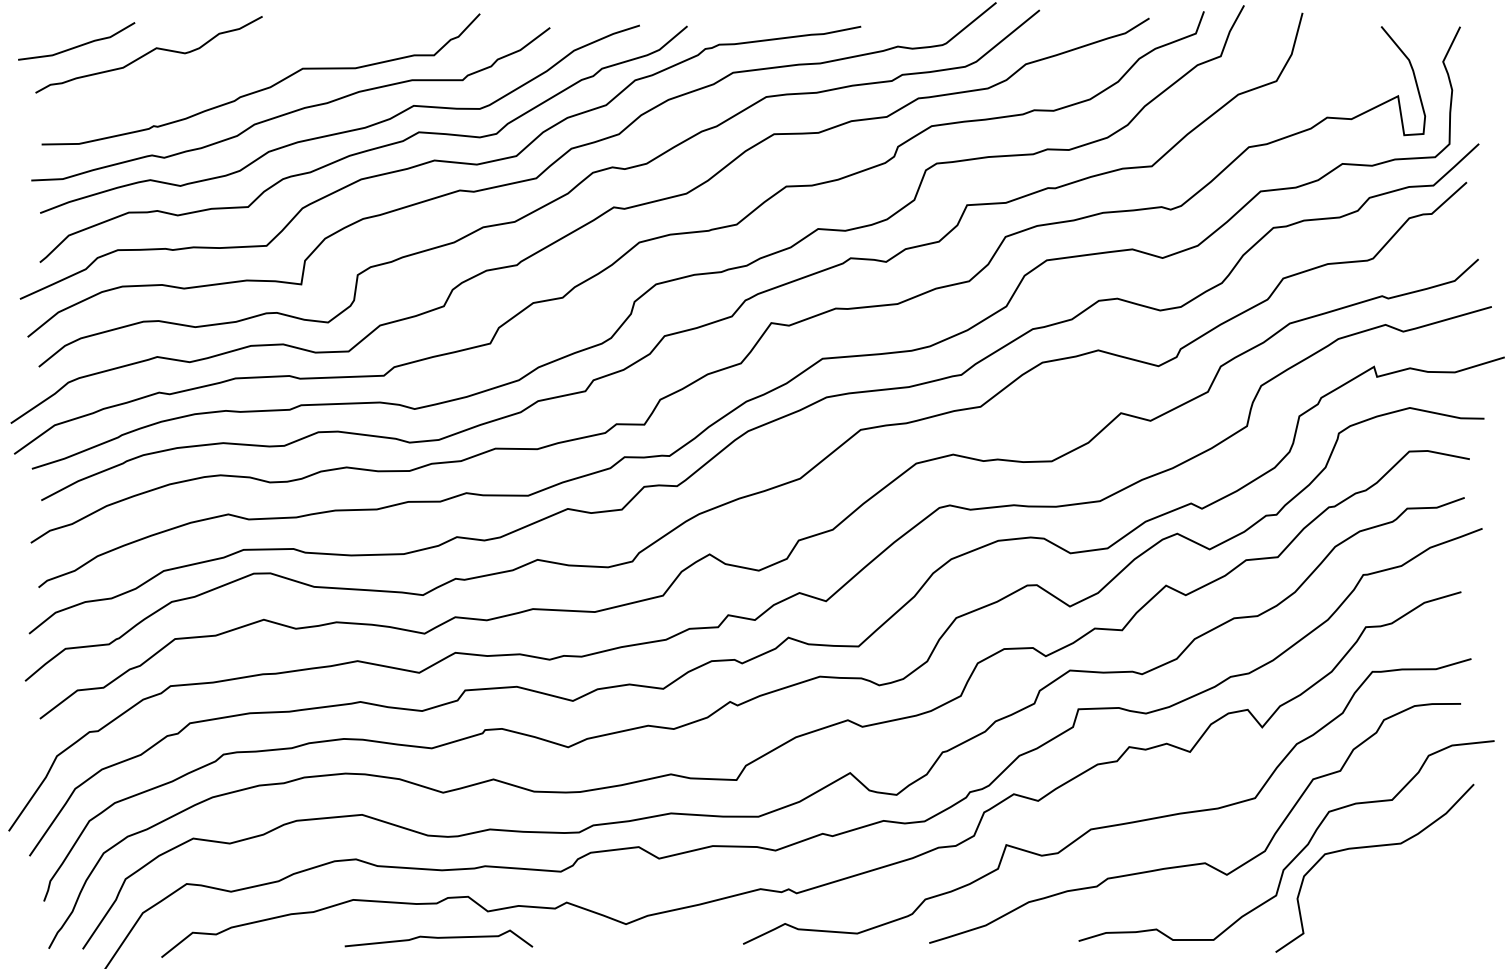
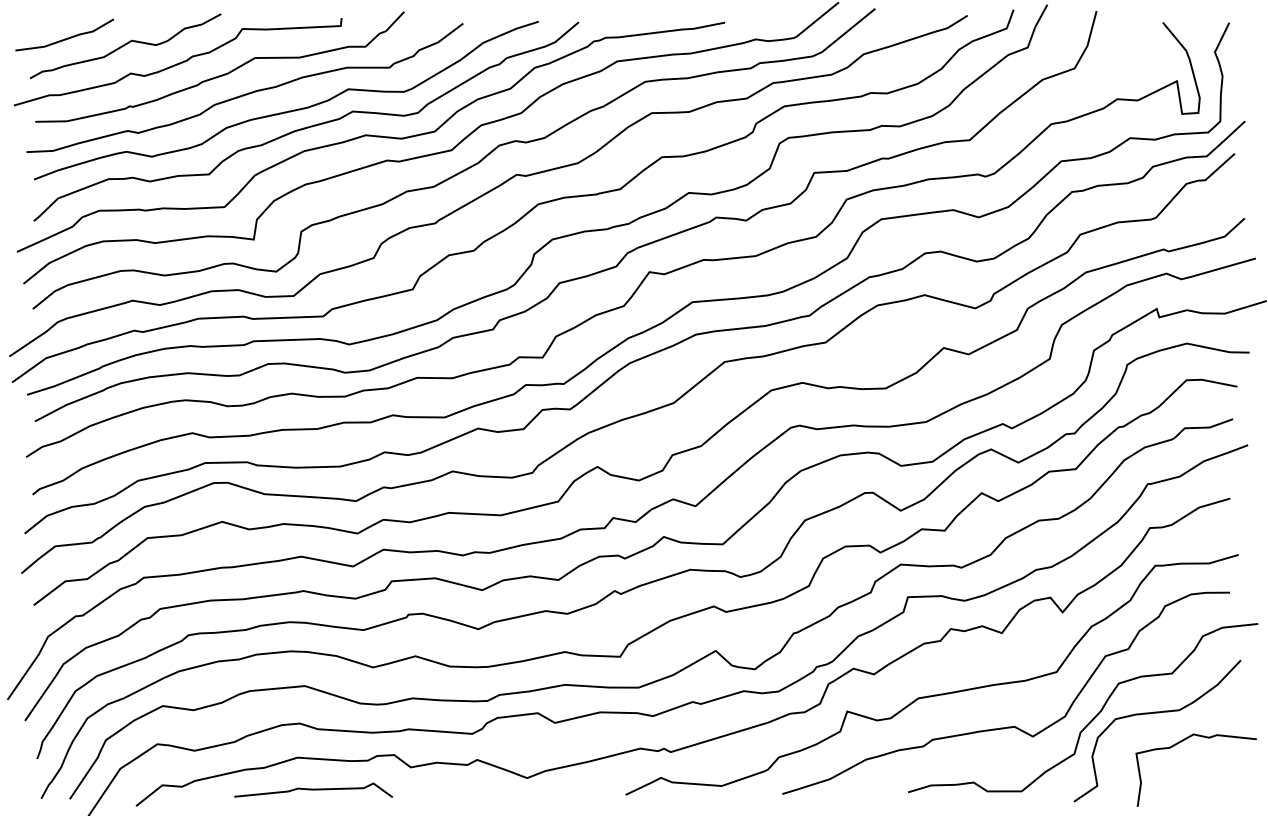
curve: (213, 74) -> (179, 62), added
curve: (1403, 881) -> (1181, 742), added
curve: (438, 937) -> (313, 789), moved

